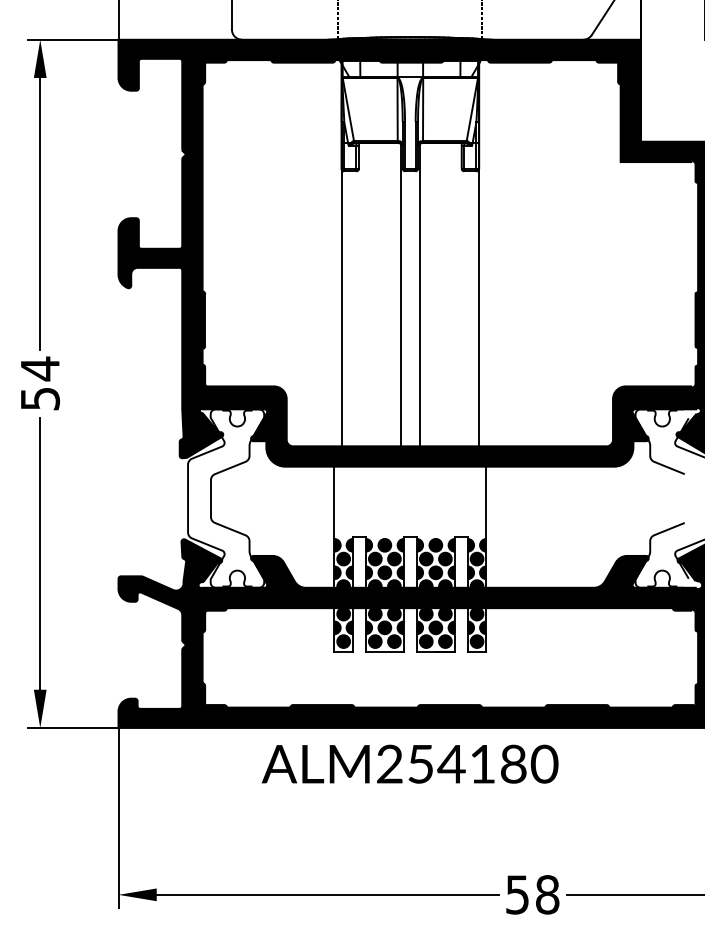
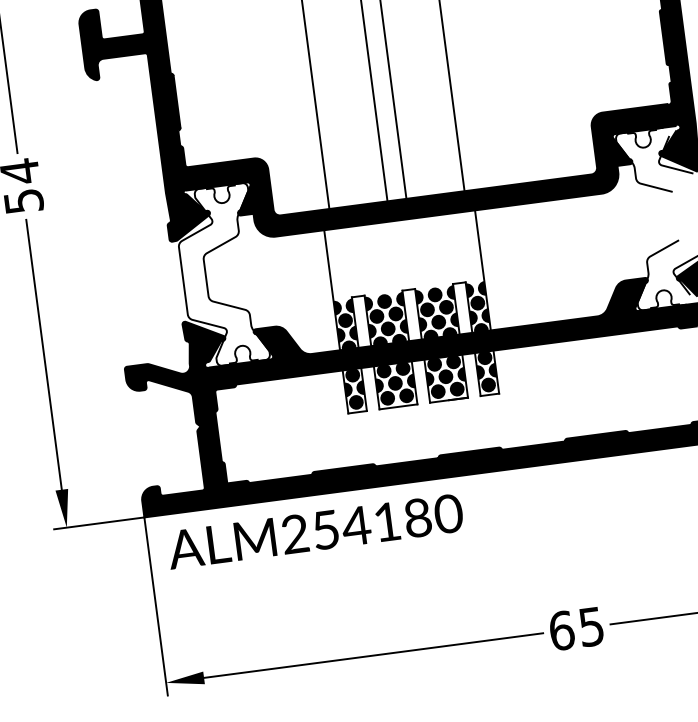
text: (410, 763) -> (315, 530), moved
text: (532, 894) -> (576, 628), 58 -> 65

